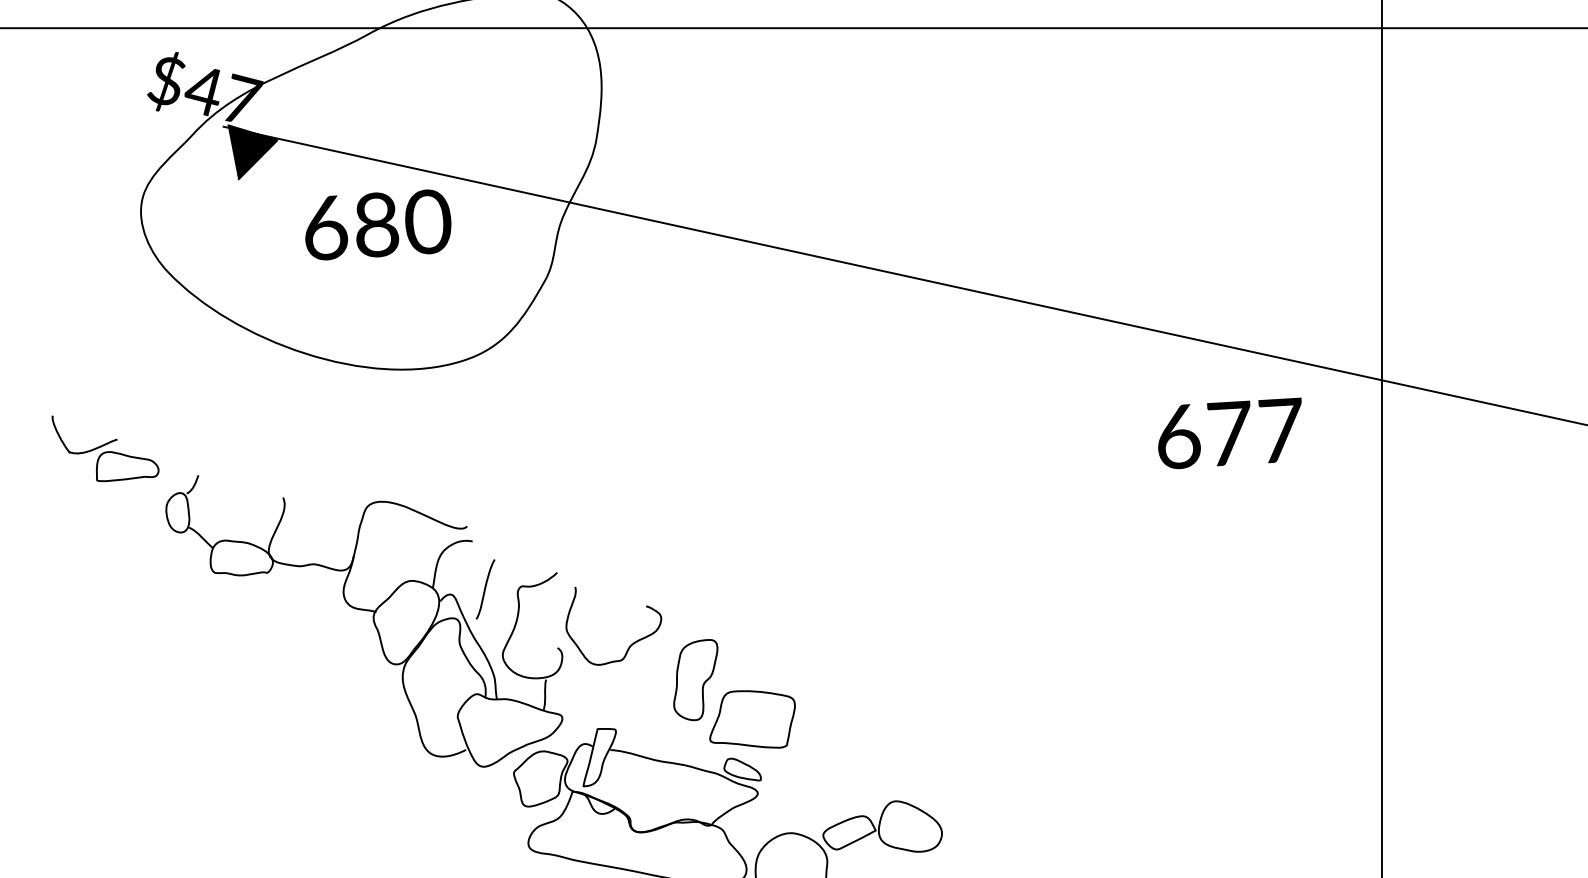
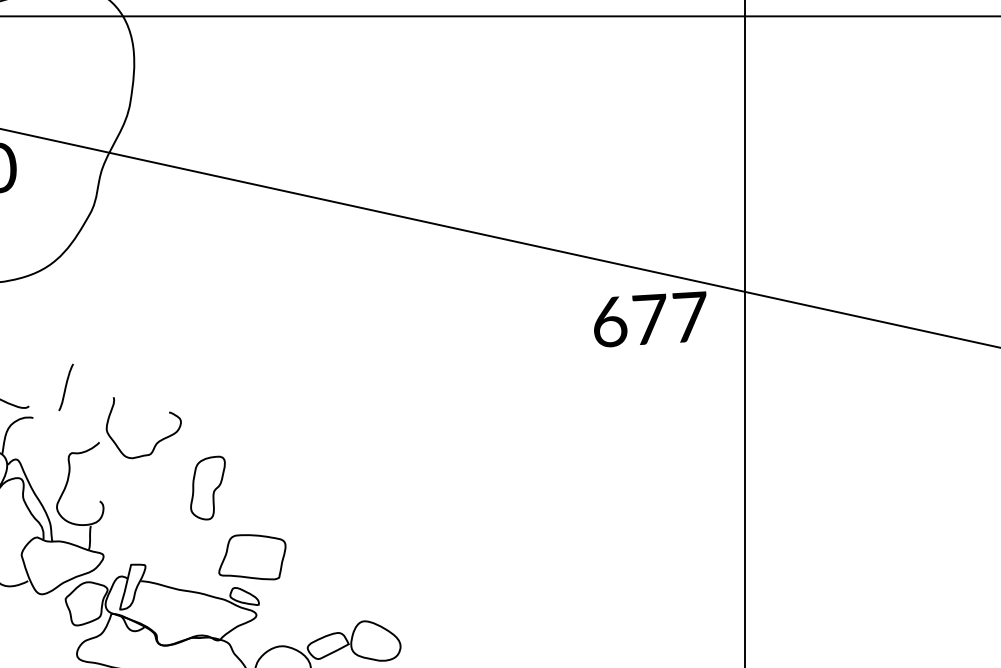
text: (1229, 433) -> (649, 319), moved
curve: (485, 589) -> (66, 387), moved
curve: (631, 643) -> (157, 441), moved
part: (695, 680) -> (207, 488), moved

